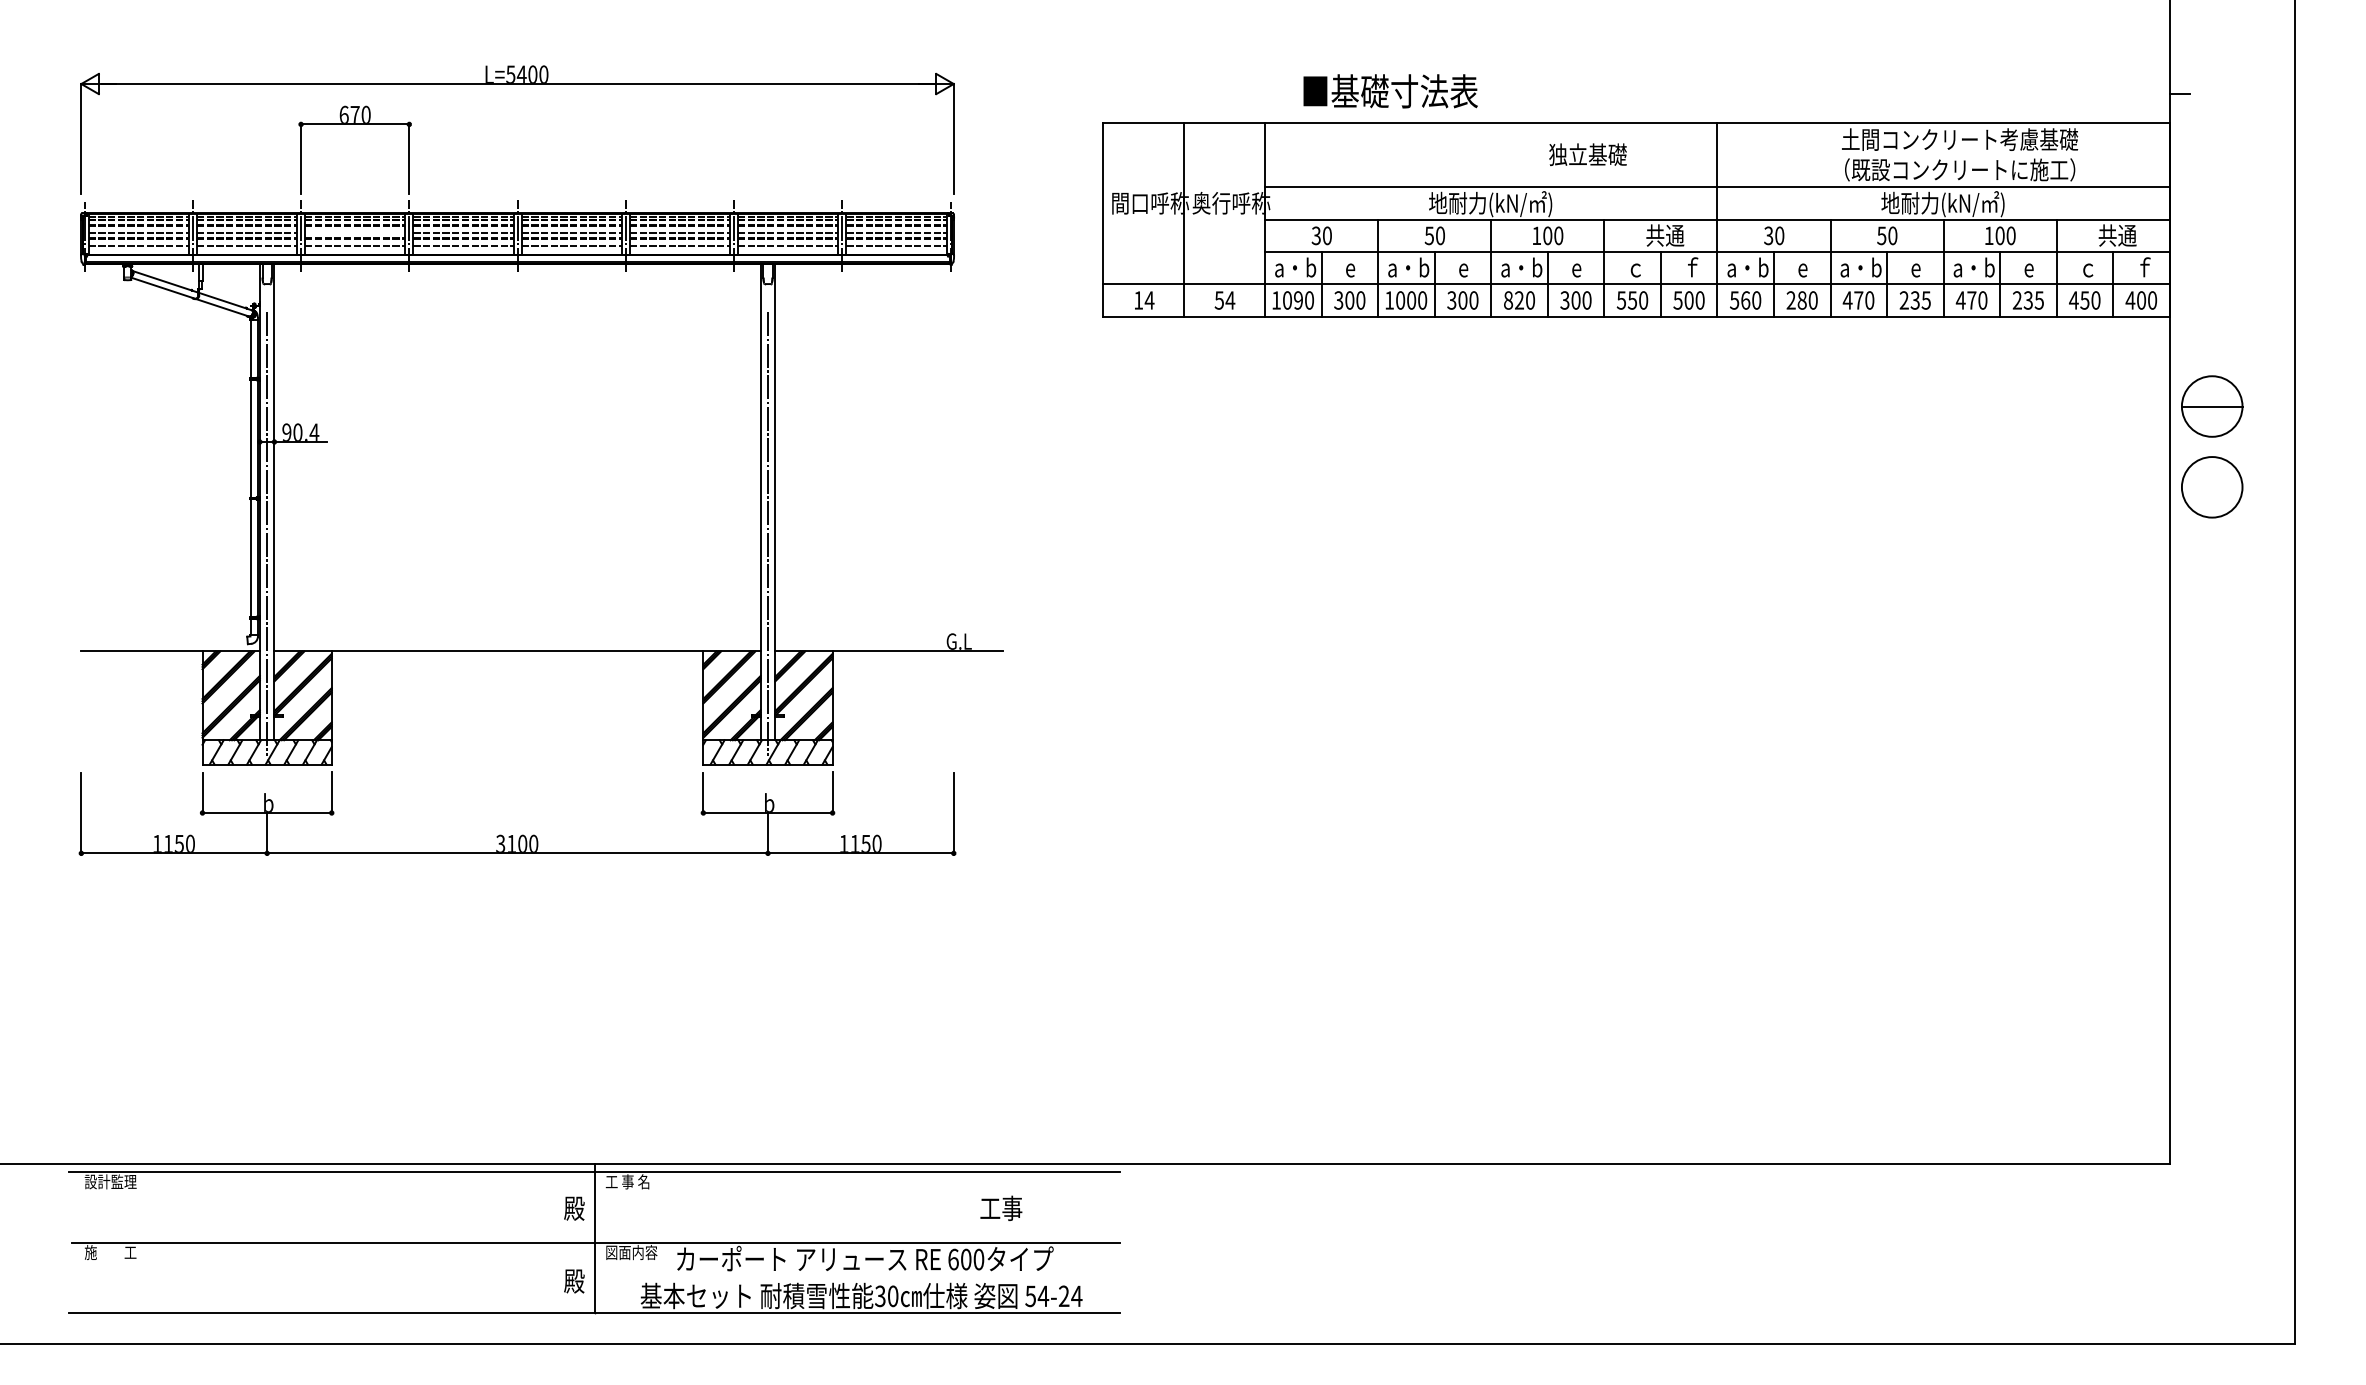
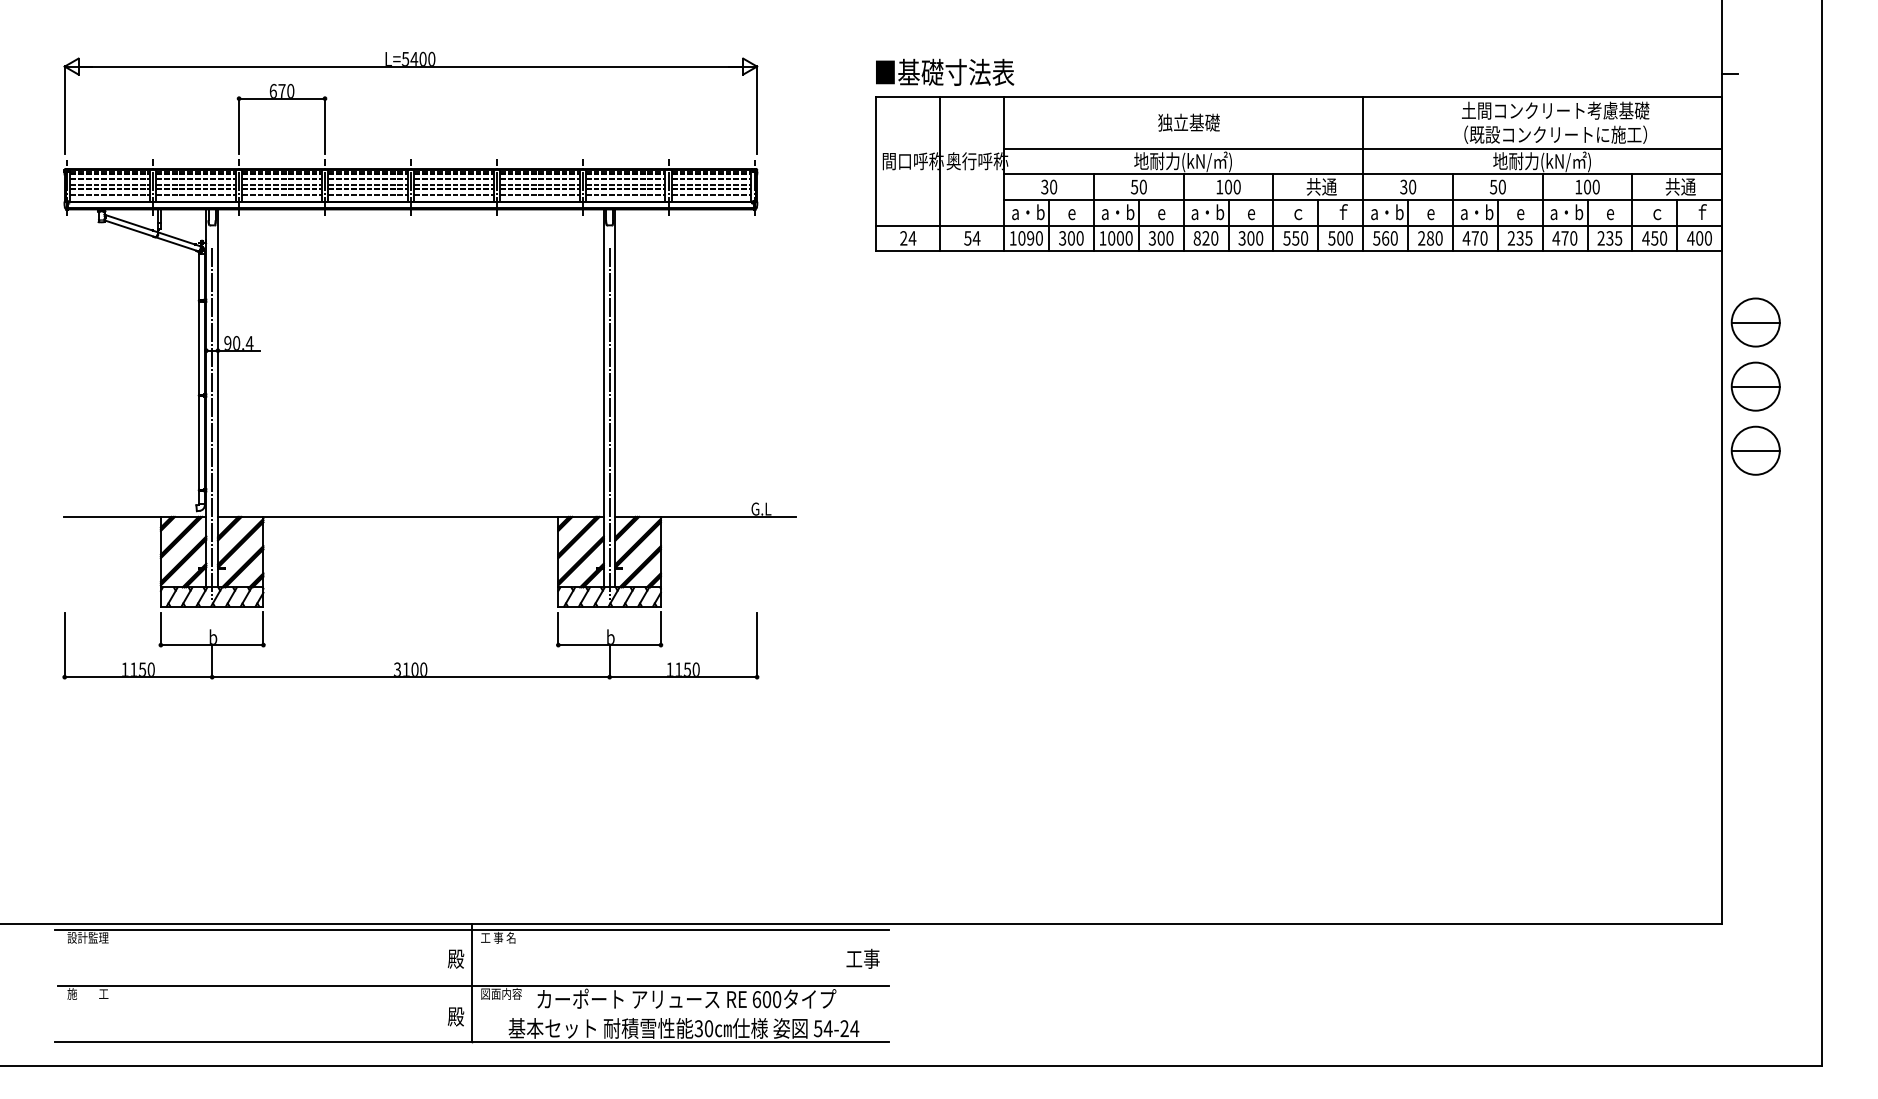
text: (1390, 91) -> (944, 72), moved
text: (1587, 154) -> (1188, 122), moved
line: (355, 232) -> (282, 184), added
text: (1138, 300) -> (903, 238), 14 -> 24
line: (2211, 487) -> (1755, 386), added
part: (2212, 567) -> (1756, 450), added
text: (1001, 1207) -> (863, 958), moved

